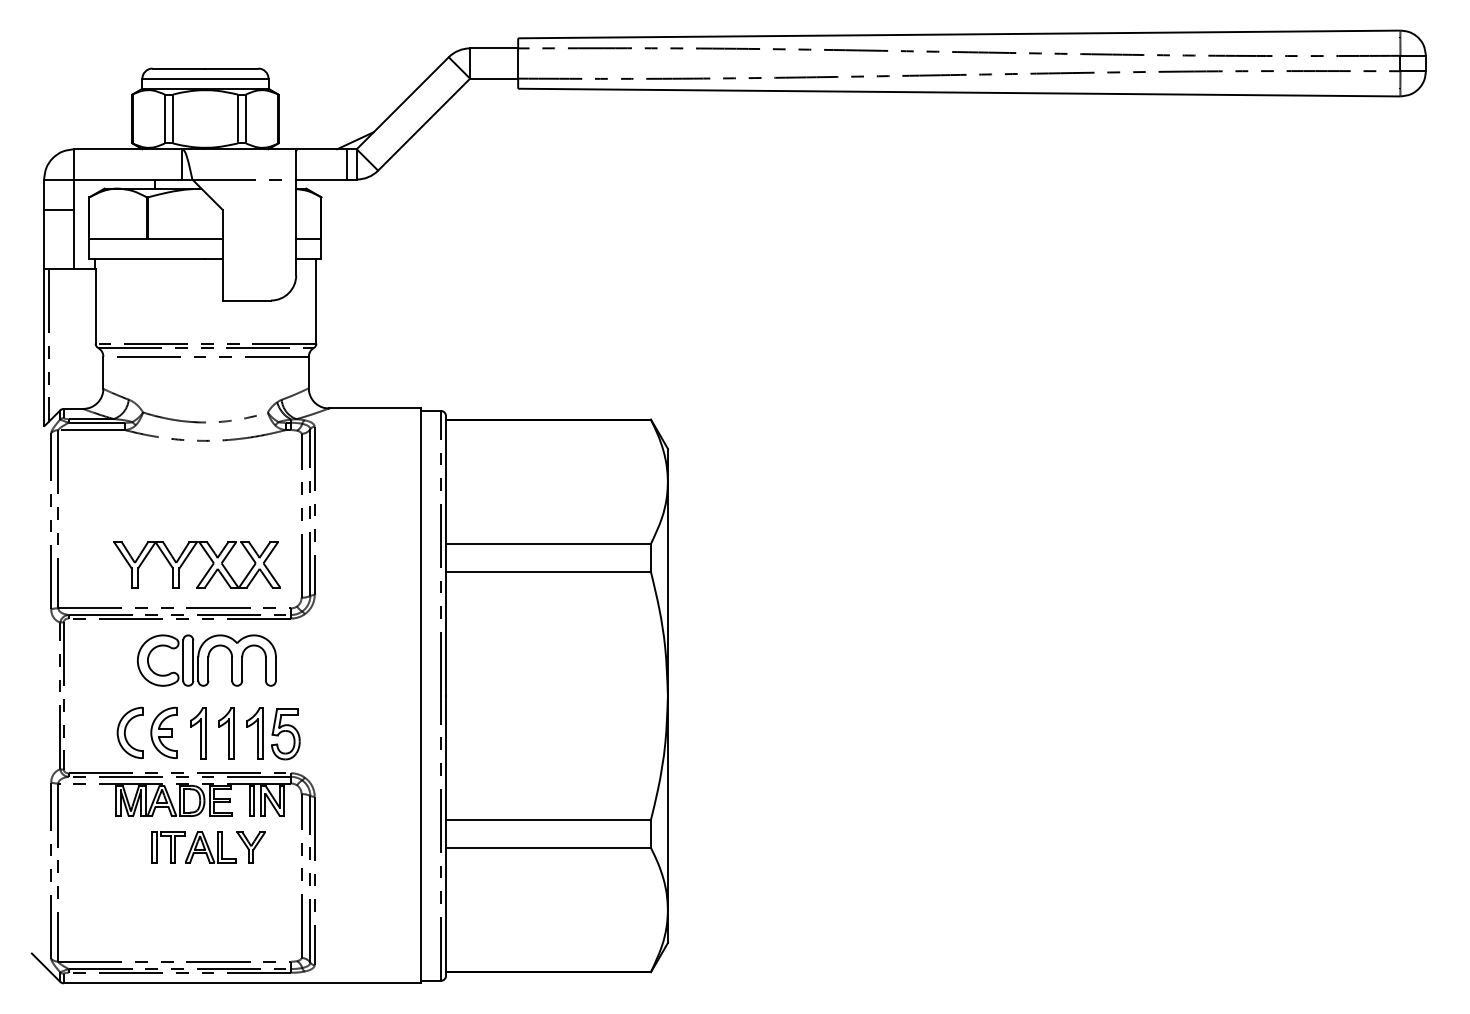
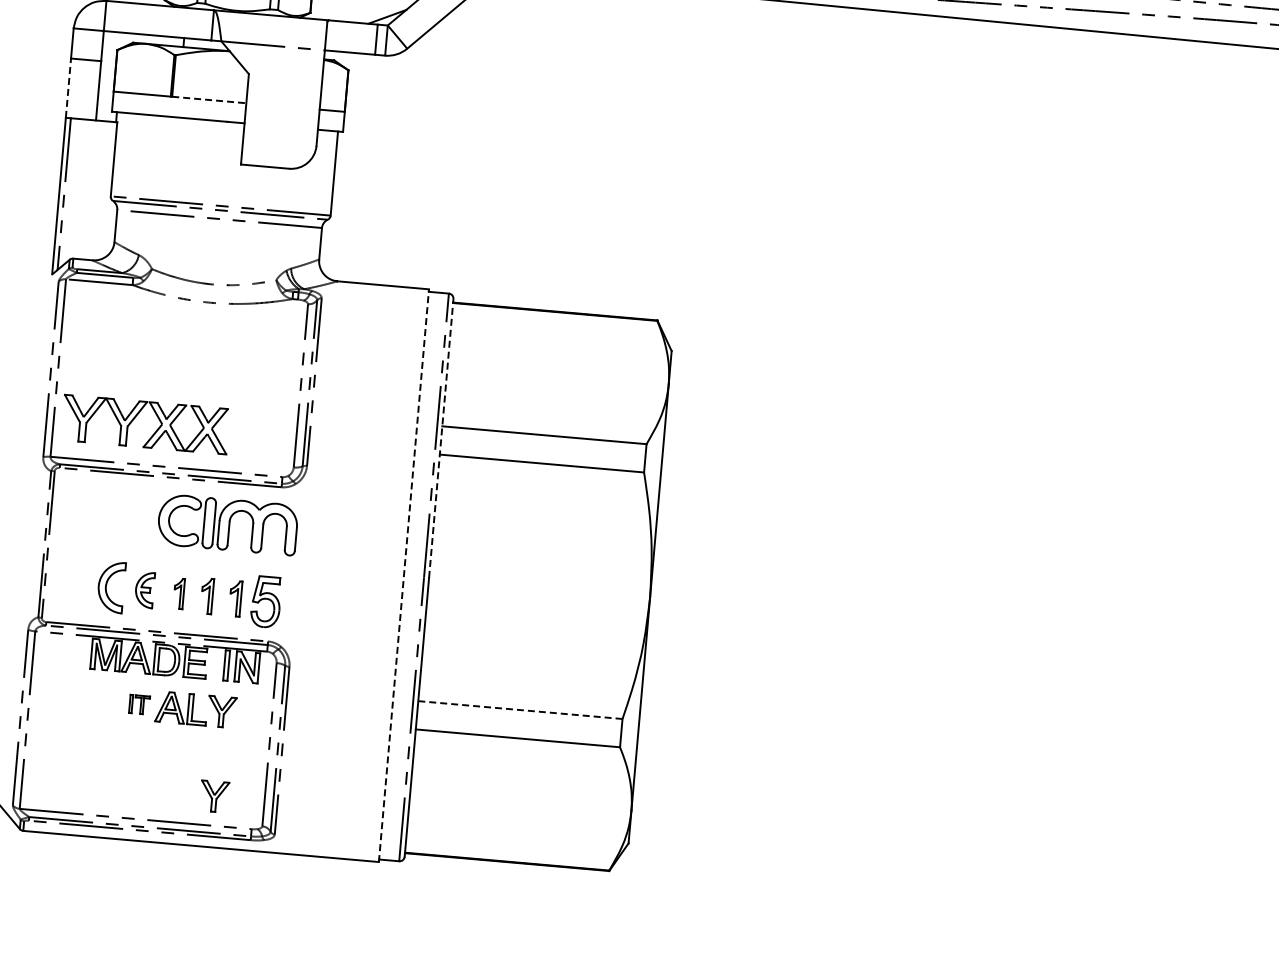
line: (44, 239) -> (68, 88), solid -> dashed
line: (185, 239) -> (209, 100), solid -> dashed
line: (446, 555) -> (441, 438), solid -> dashed
part: (187, 558) -> (136, 417), moved
part: (206, 660) -> (227, 524), moved
line: (420, 695) -> (403, 575), solid -> dashed
part: (163, 732) -> (144, 589), size x0.7
part: (198, 733) -> (179, 593), size x0.6
part: (226, 733) -> (207, 596), size x0.7
part: (254, 733) -> (235, 598), size x0.7
line: (548, 819) -> (520, 709), solid -> dashed
part: (168, 847) -> (139, 704), size x0.6
part: (250, 932) -> (213, 796), added

